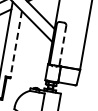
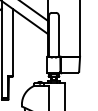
line: (16, 44) -> (12, 42), dashed -> solid
line: (62, 46) -> (58, 36), dashed -> solid

